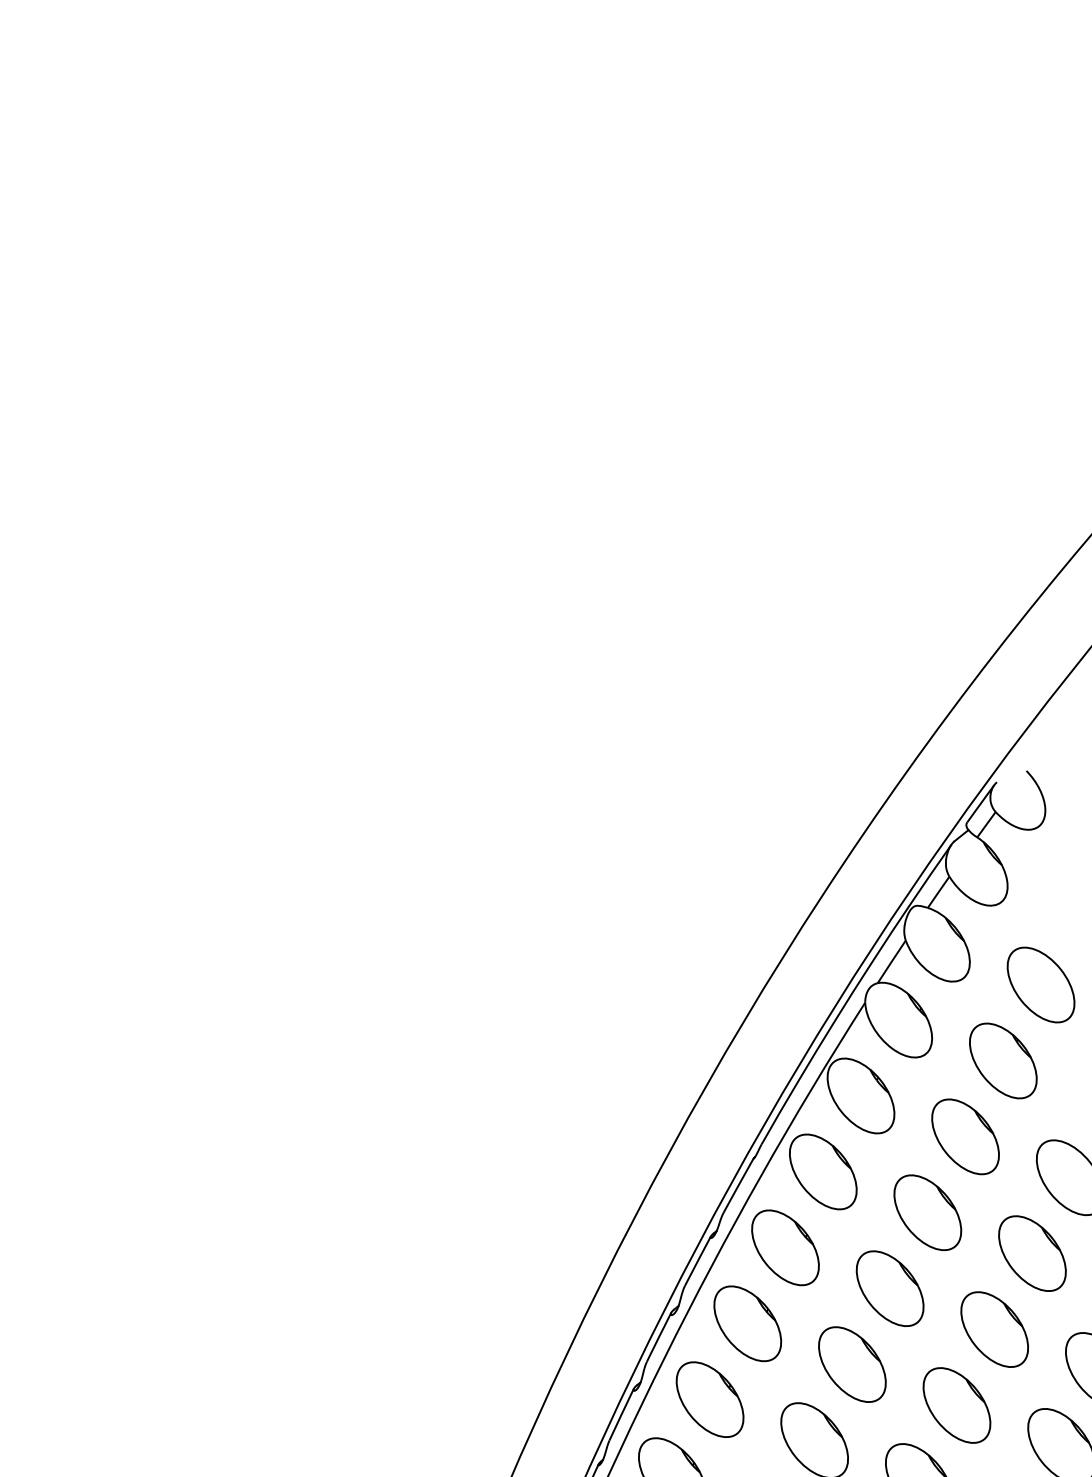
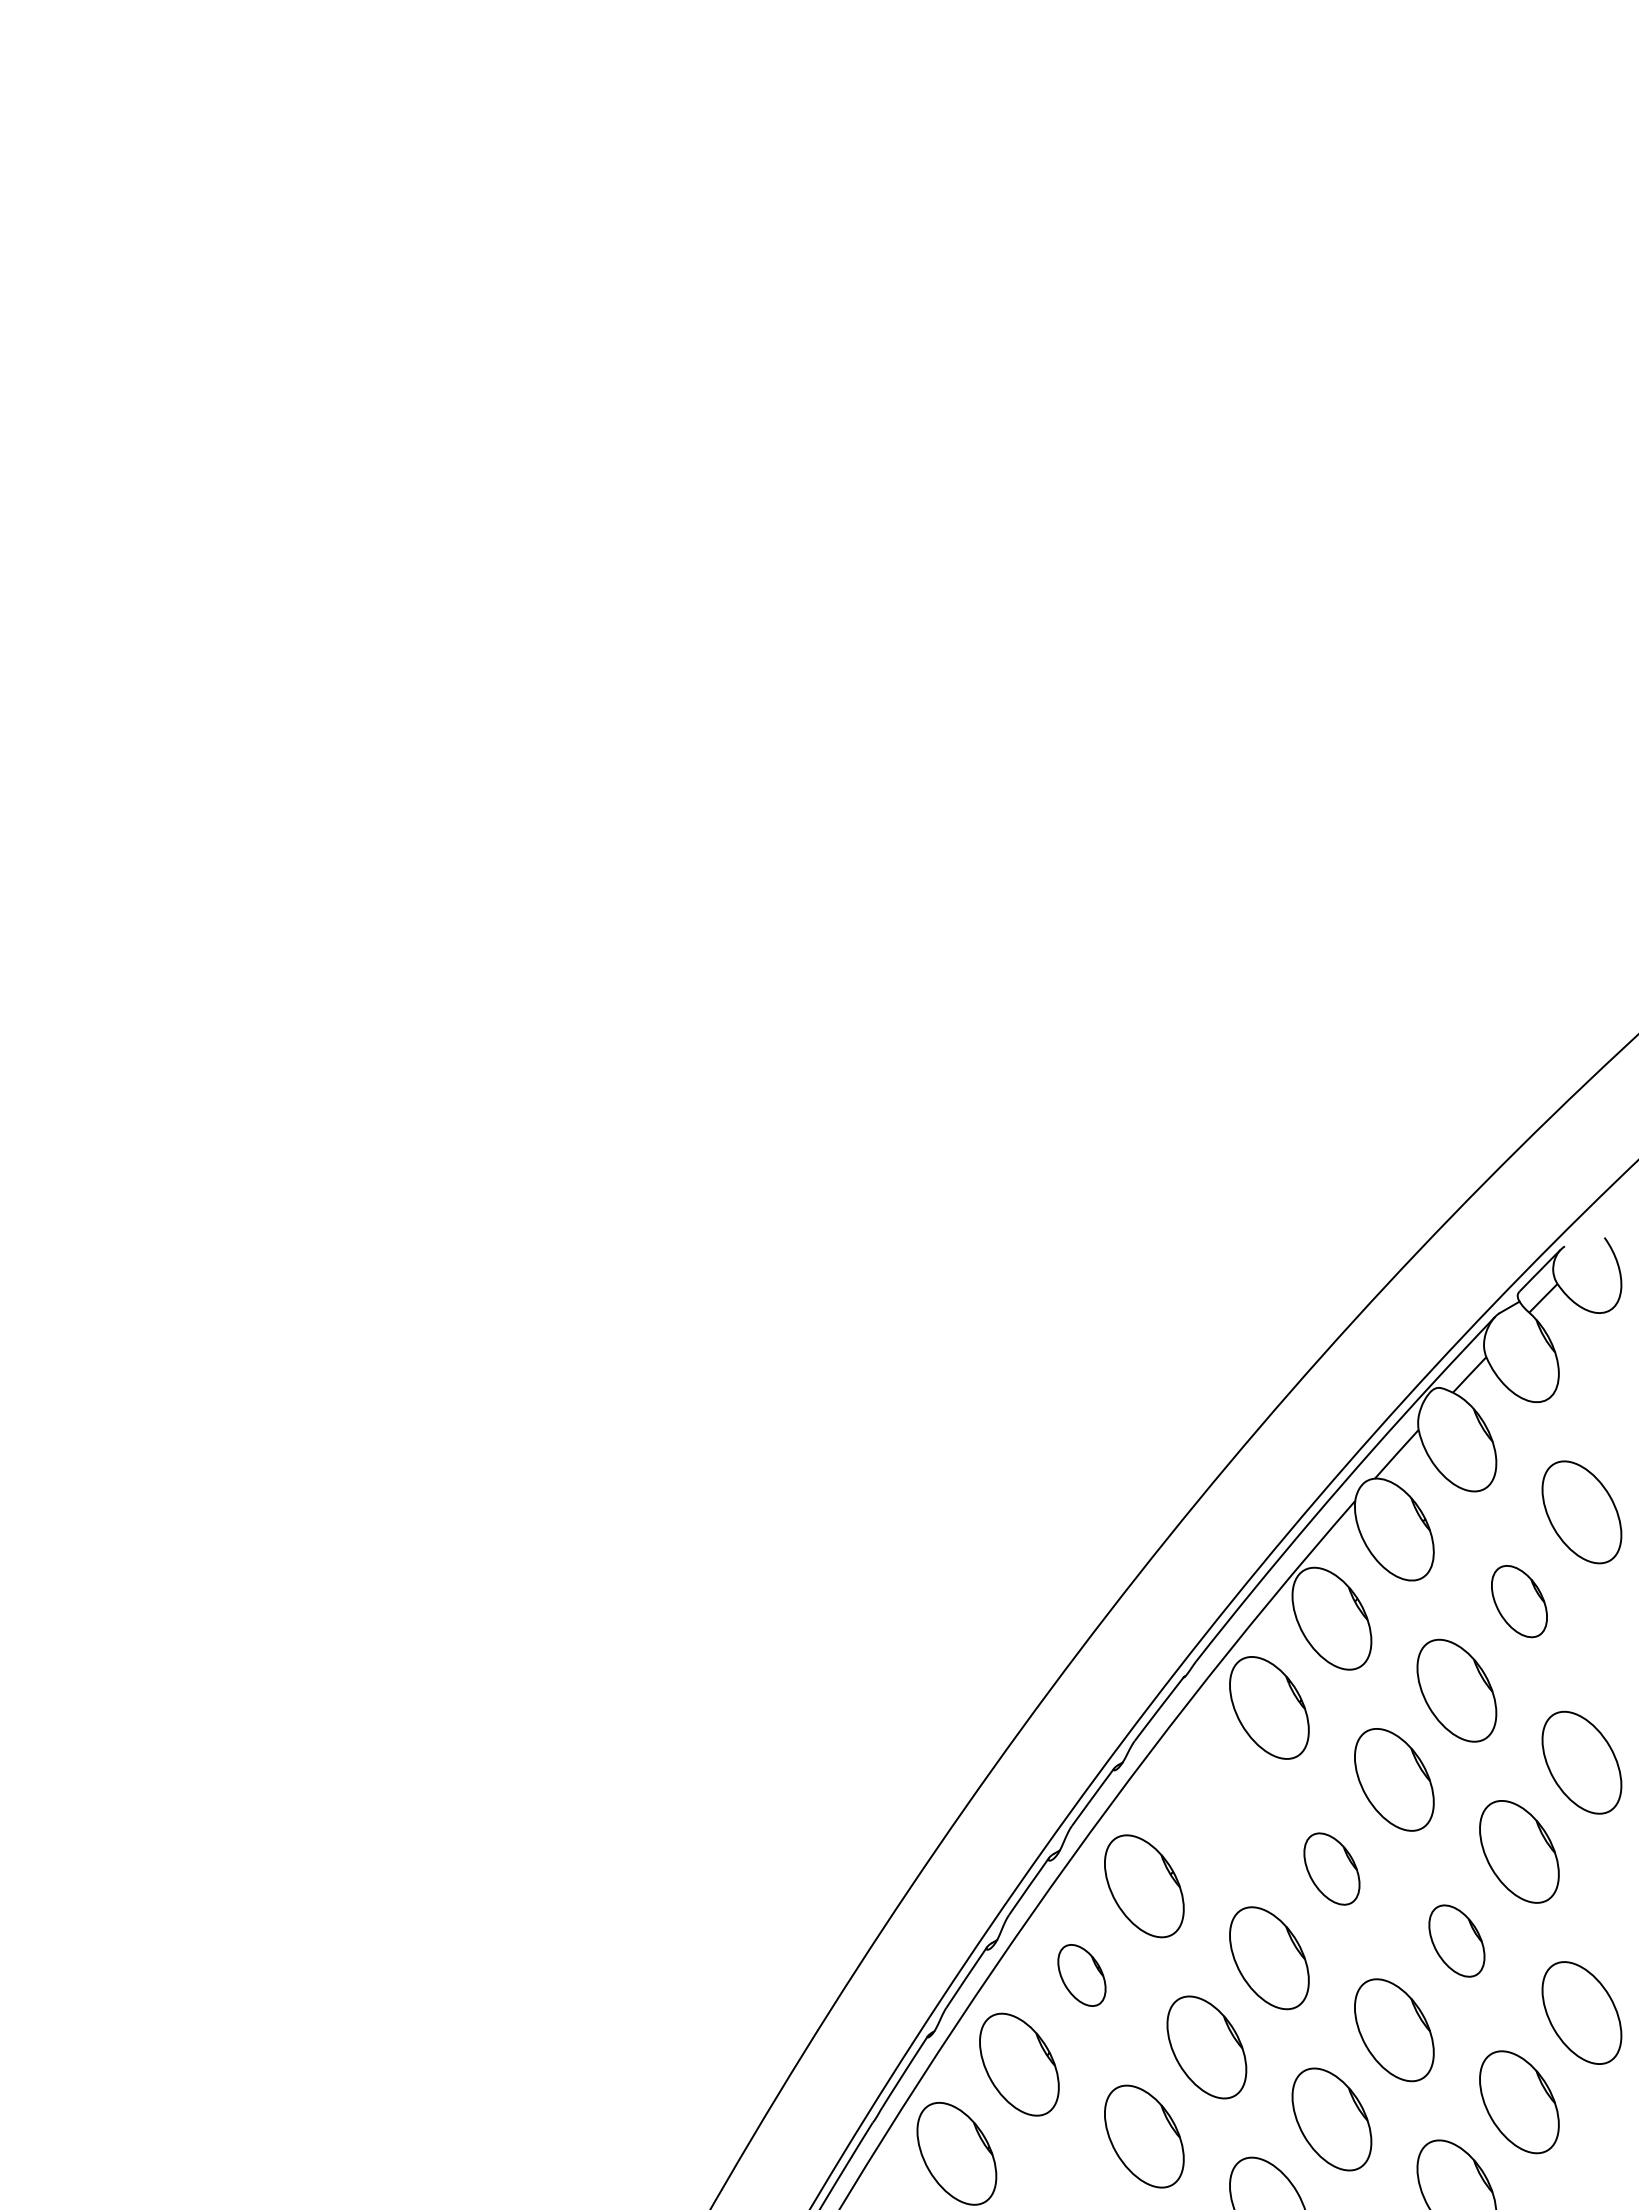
part: (1003, 1060) -> (1519, 1601), size x0.7
part: (785, 1247) -> (1206, 1796), removed
part: (889, 1288) -> (1331, 1868), size x0.7
part: (994, 1329) -> (1456, 1940), size x0.7
part: (709, 1399) -> (1081, 1975), size x0.6

